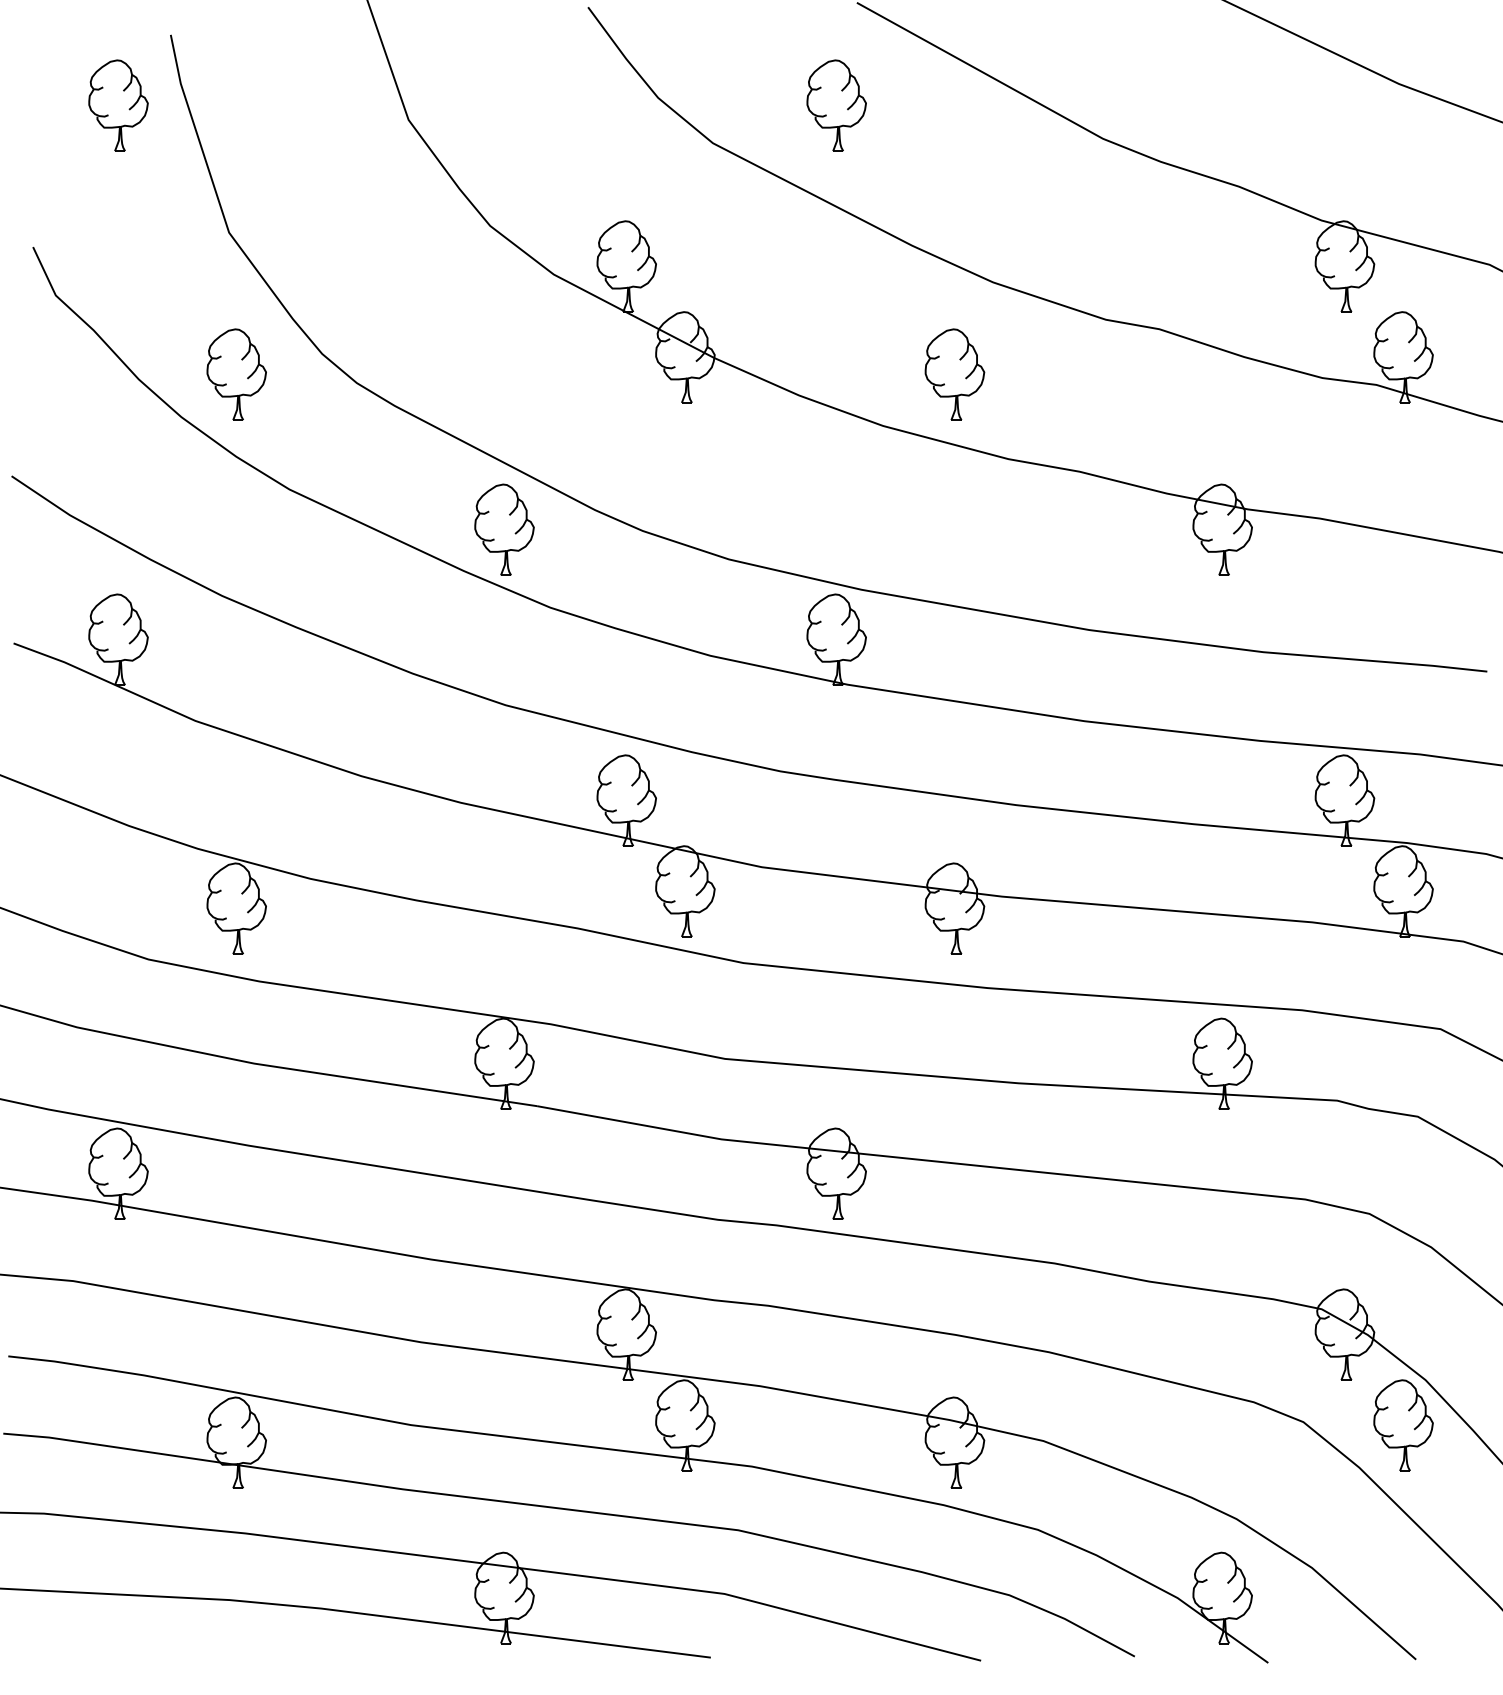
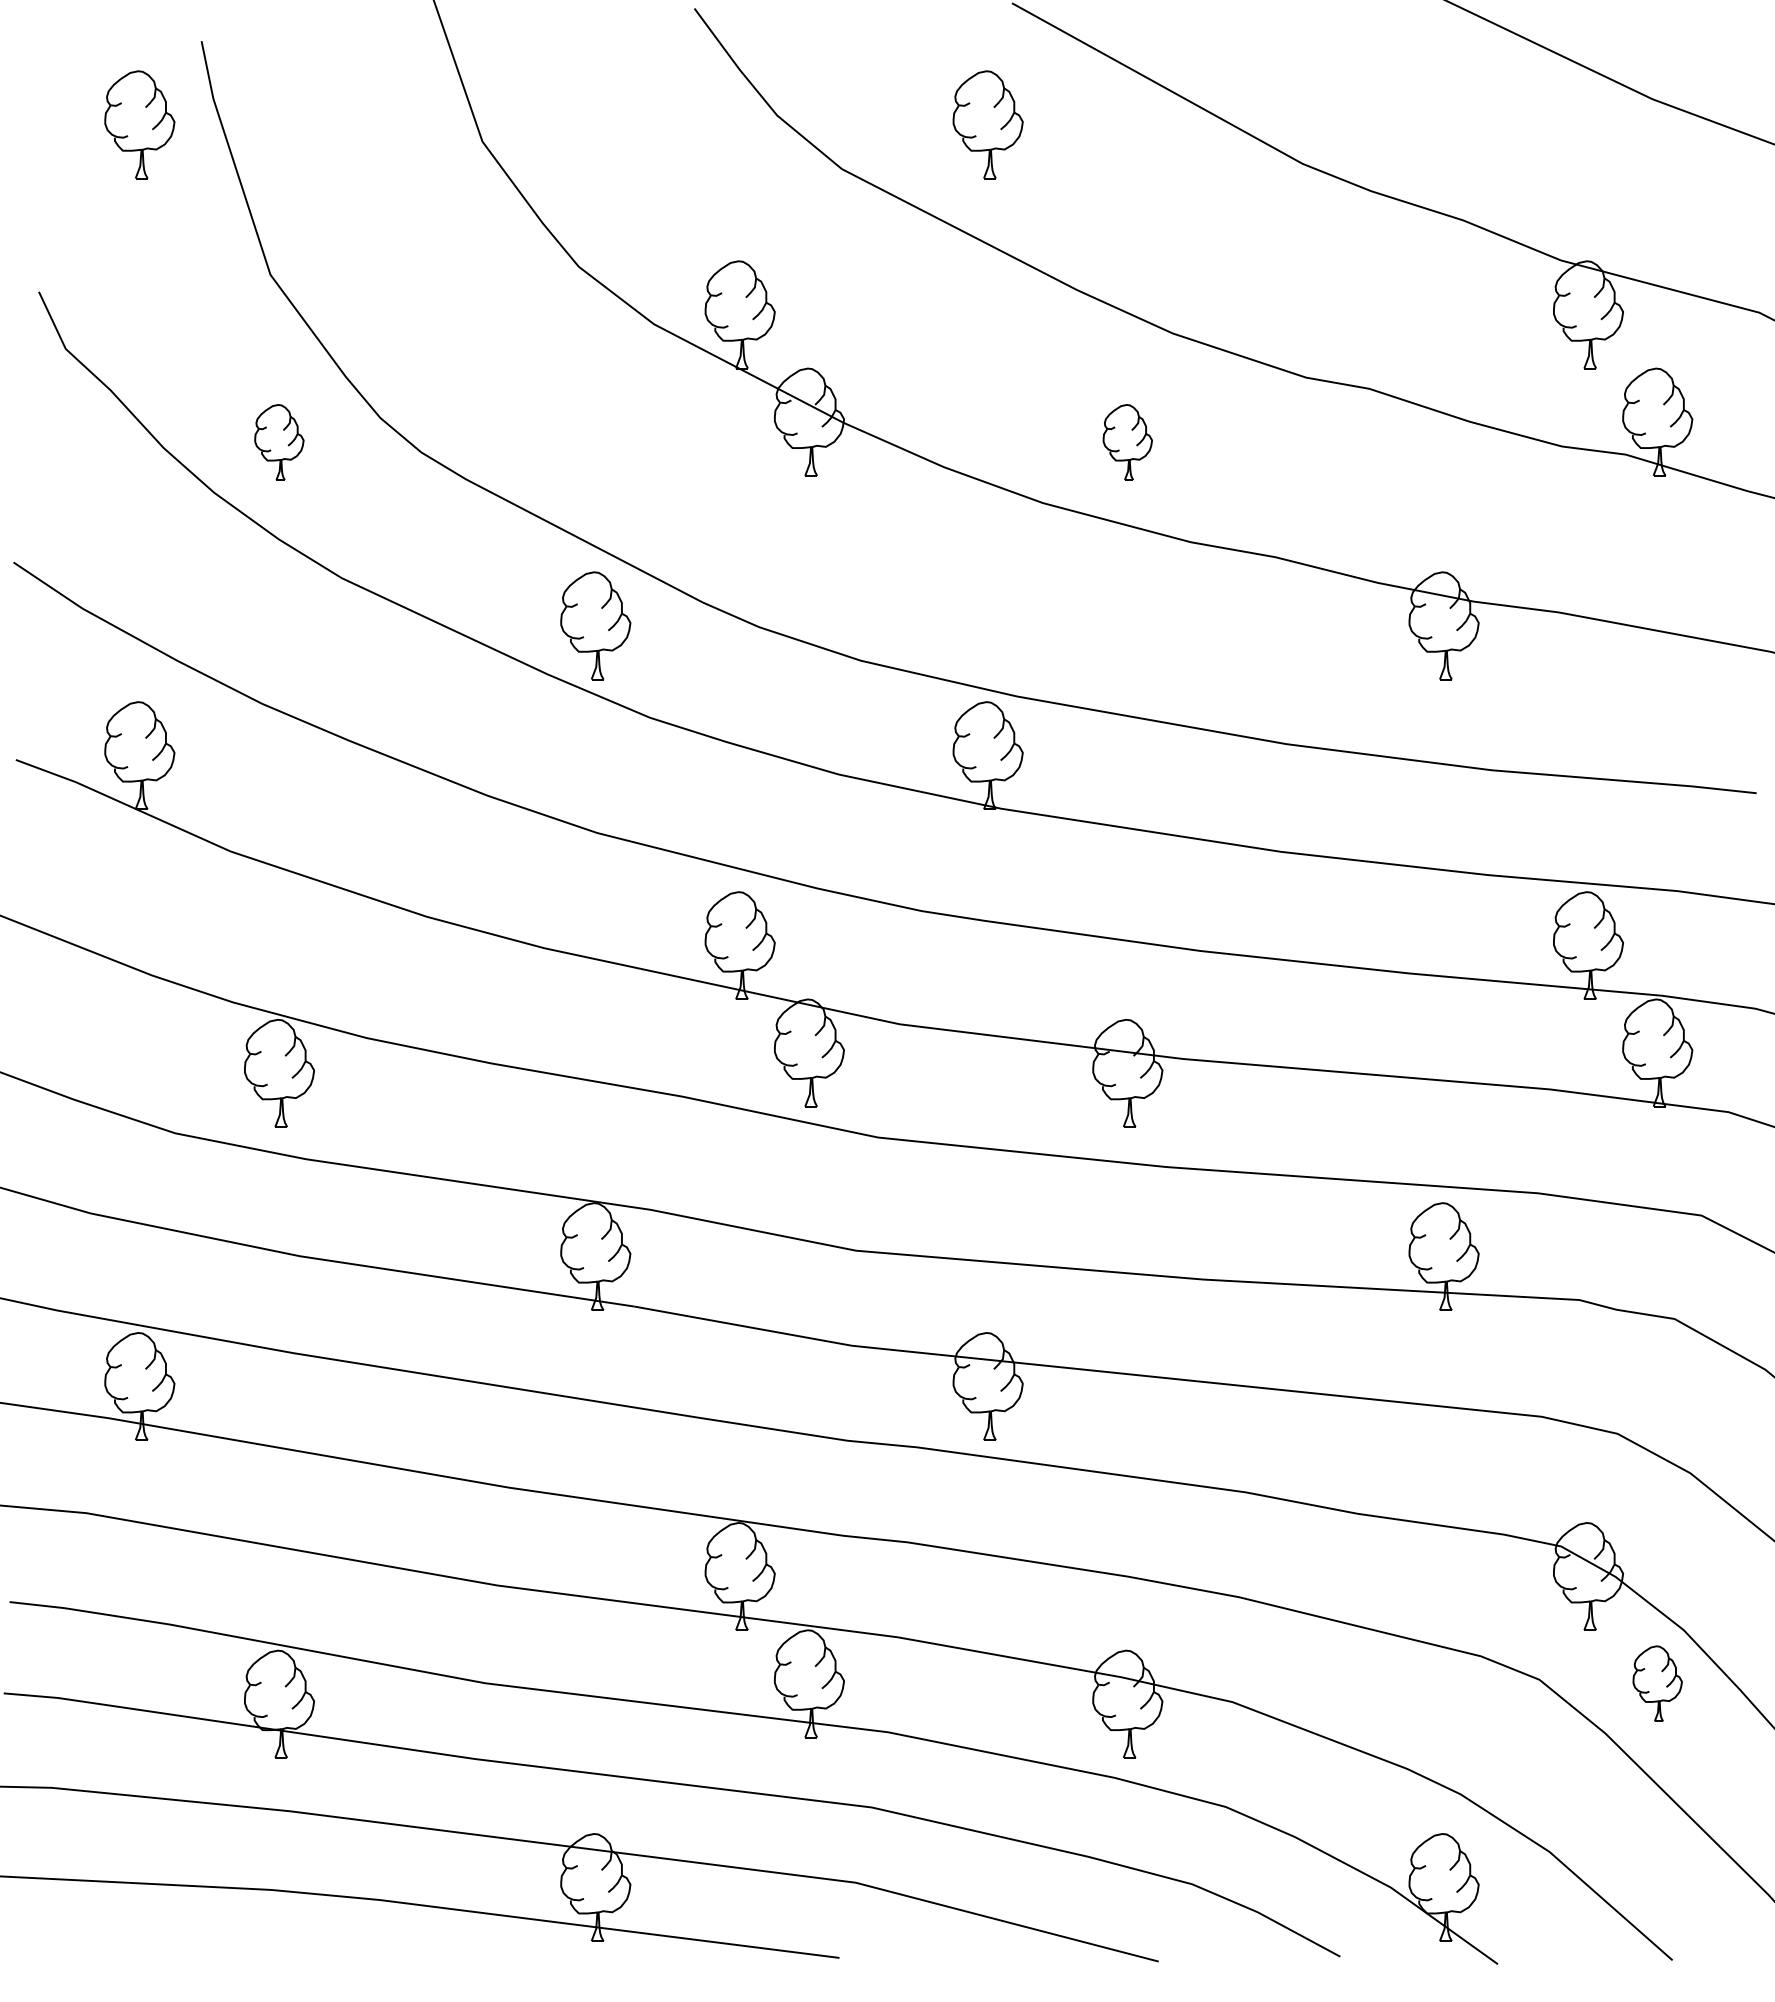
part: (236, 374) -> (279, 442), size x0.7
part: (954, 374) -> (1127, 442), size x0.7
part: (1403, 1425) -> (1657, 1683), size x0.7

